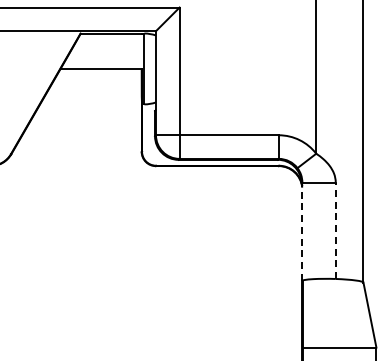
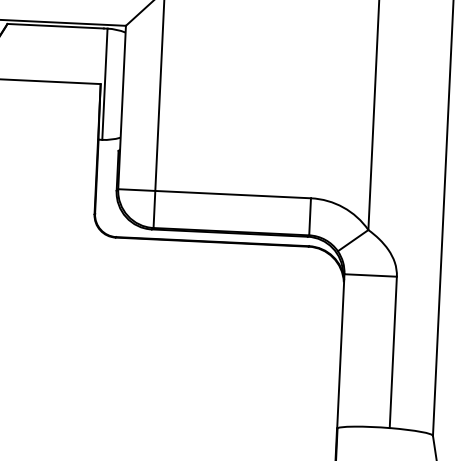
line: (335, 230) -> (392, 351), dashed -> solid
line: (302, 231) -> (341, 351), dashed -> solid

